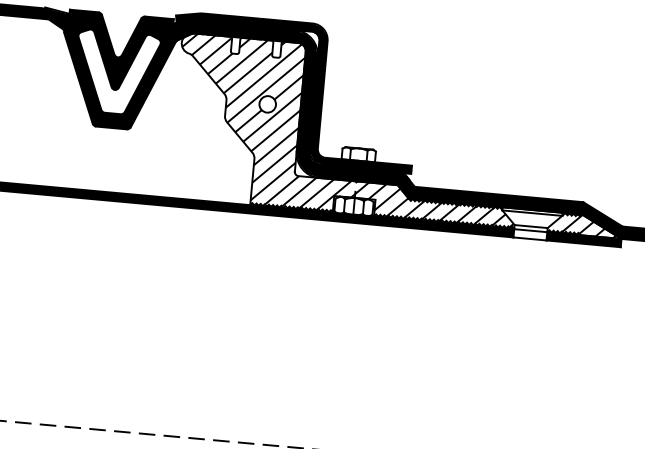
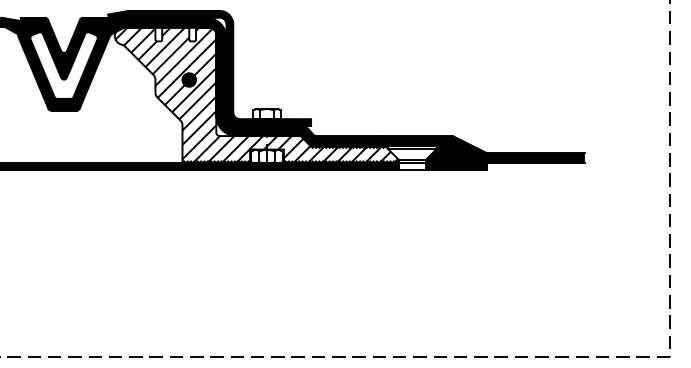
fill: (268, 103) -> (189, 79), added
fill: (584, 224) -> (455, 154), added

